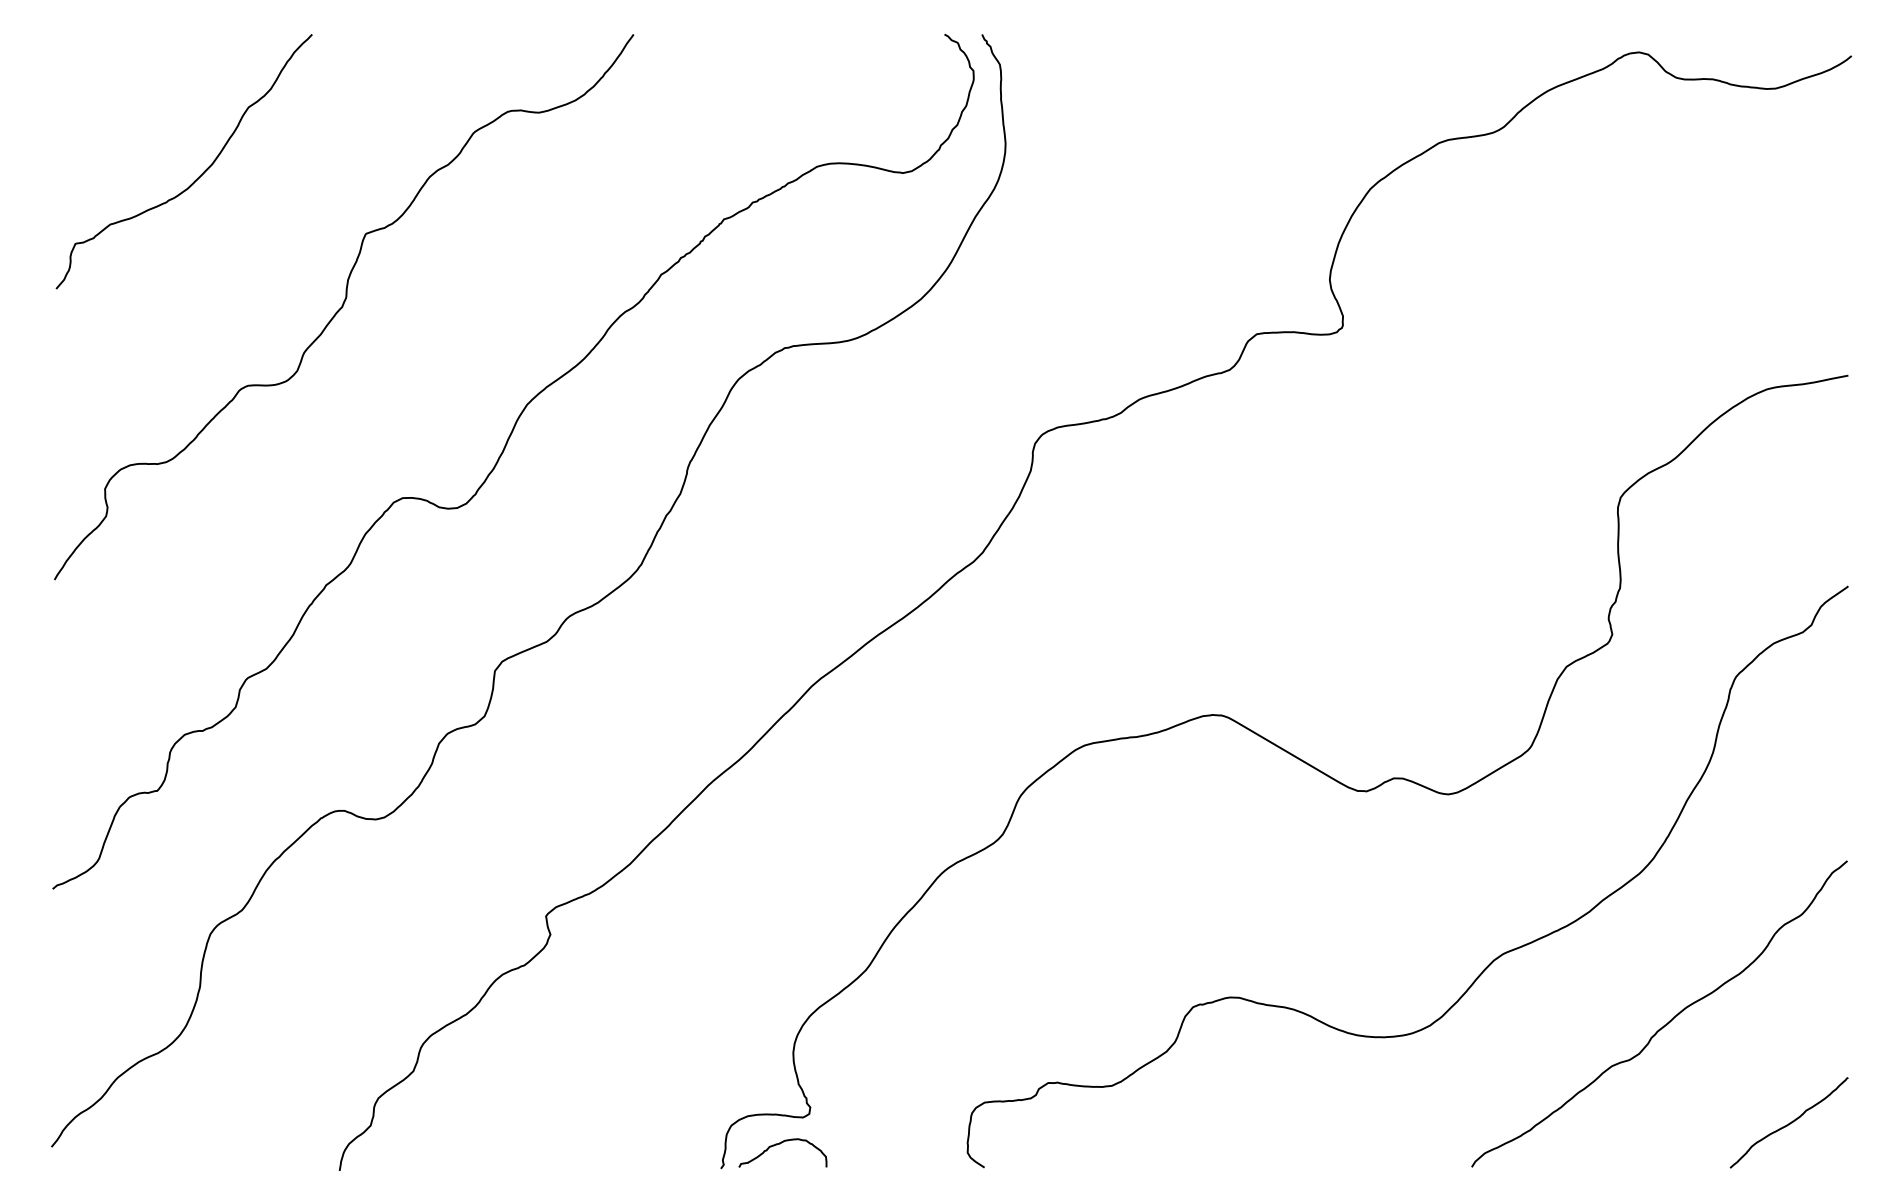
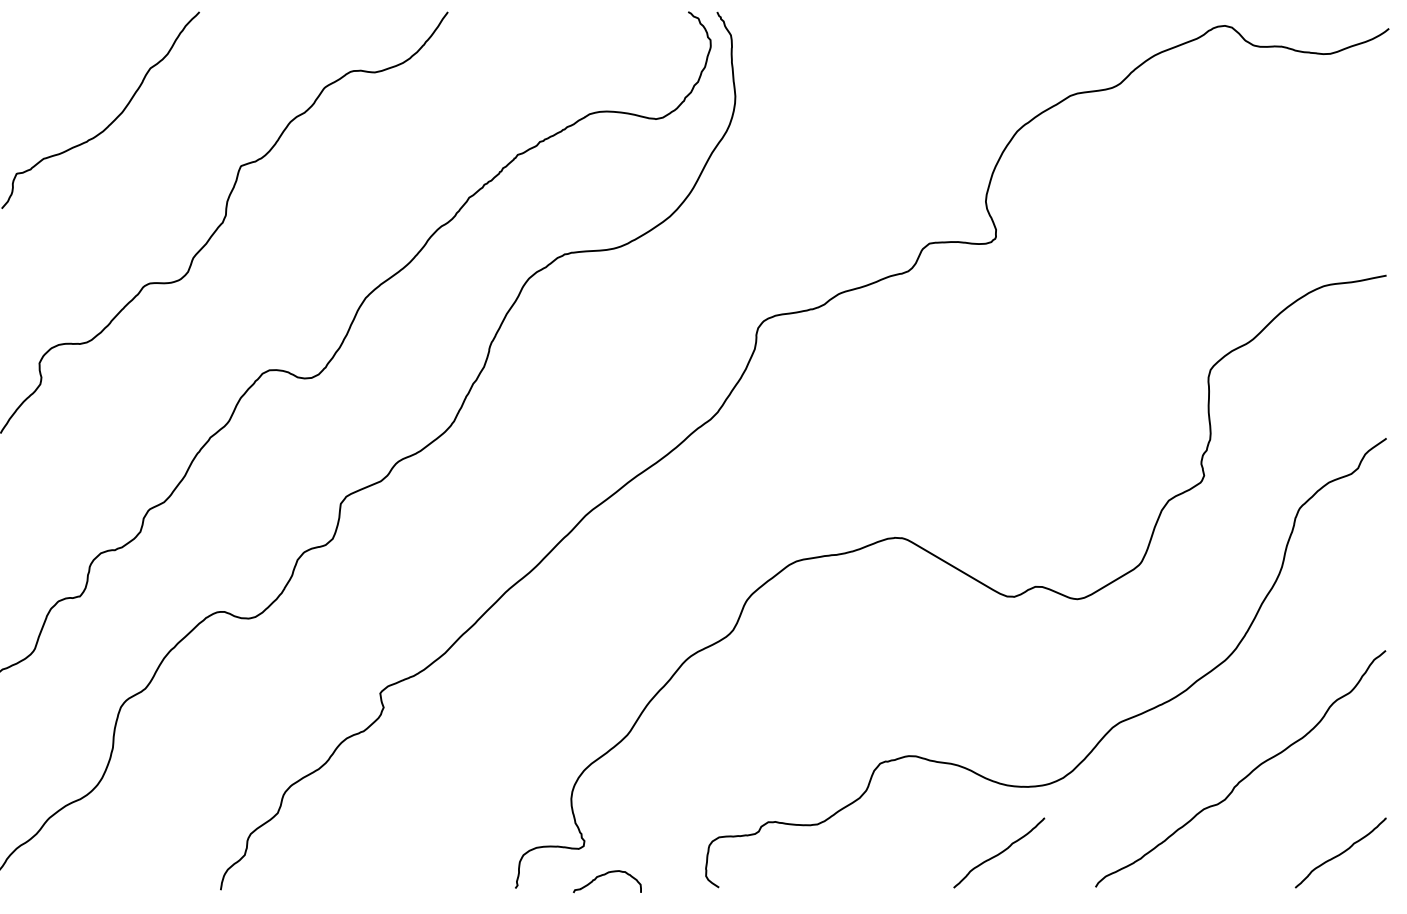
curve: (1347, 1122) -> (999, 852), added
curve: (780, 1144) -> (605, 875), moved

